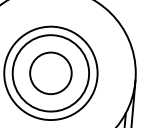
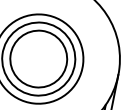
circle: (50, 73) -> (38, 59), size x1.43

